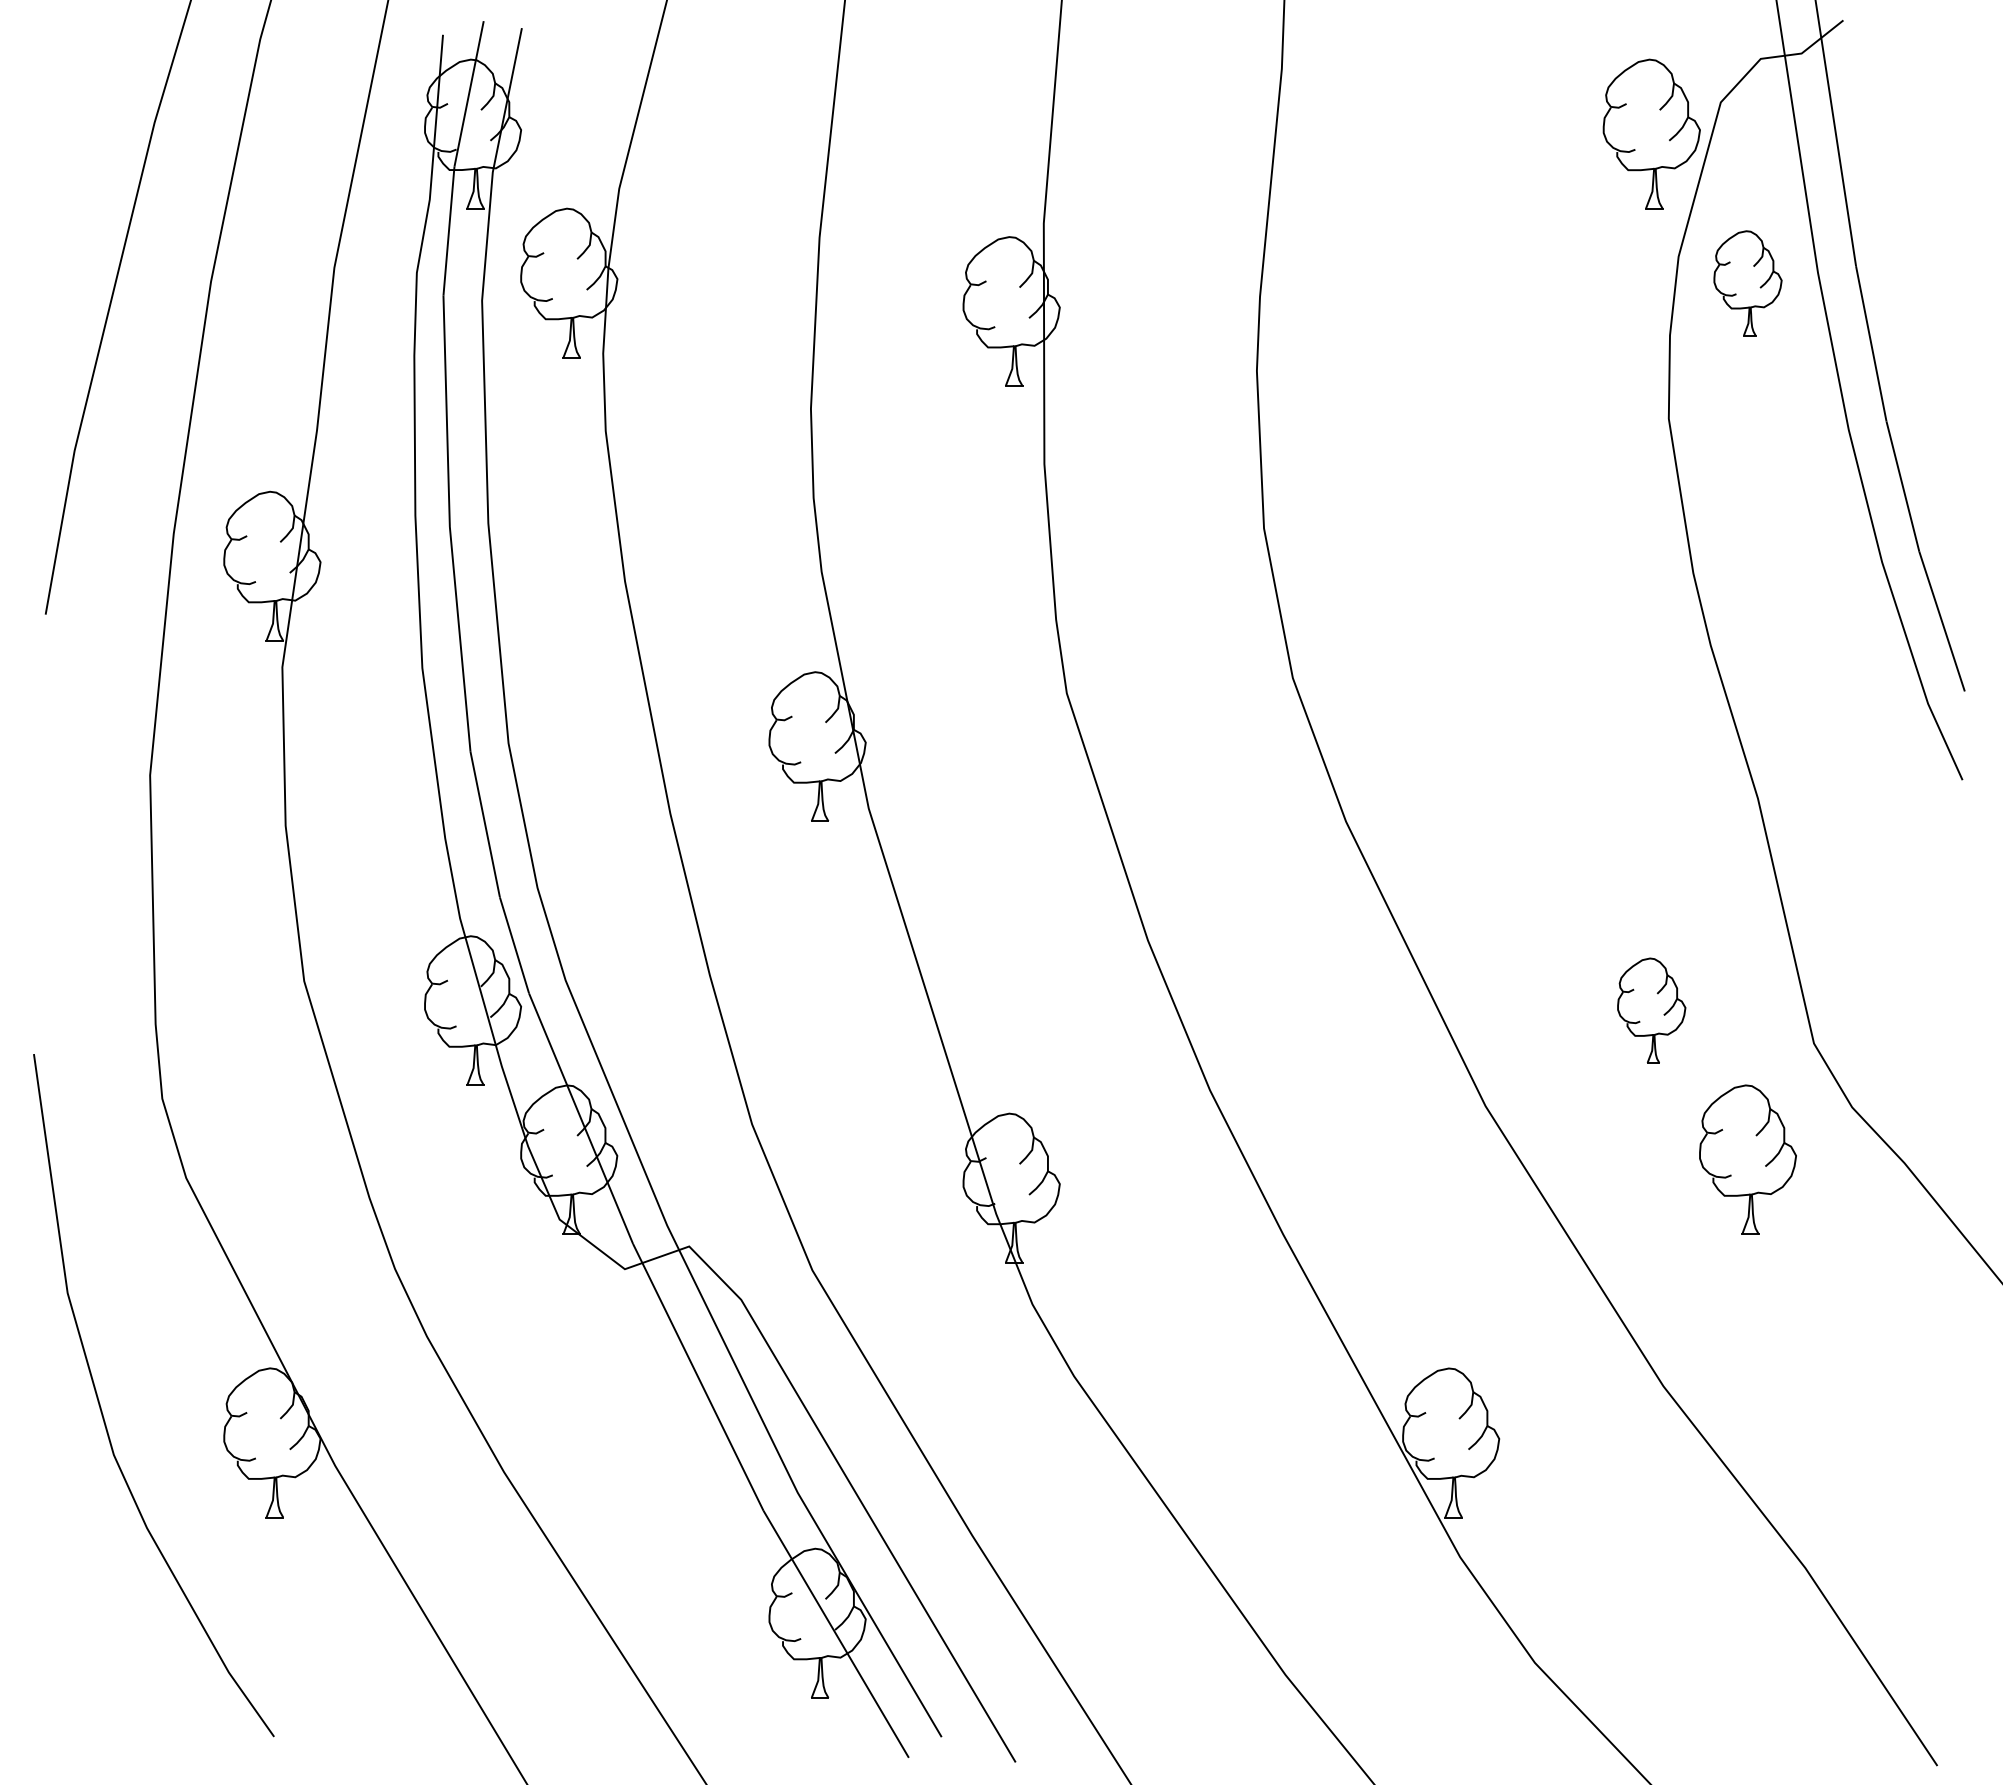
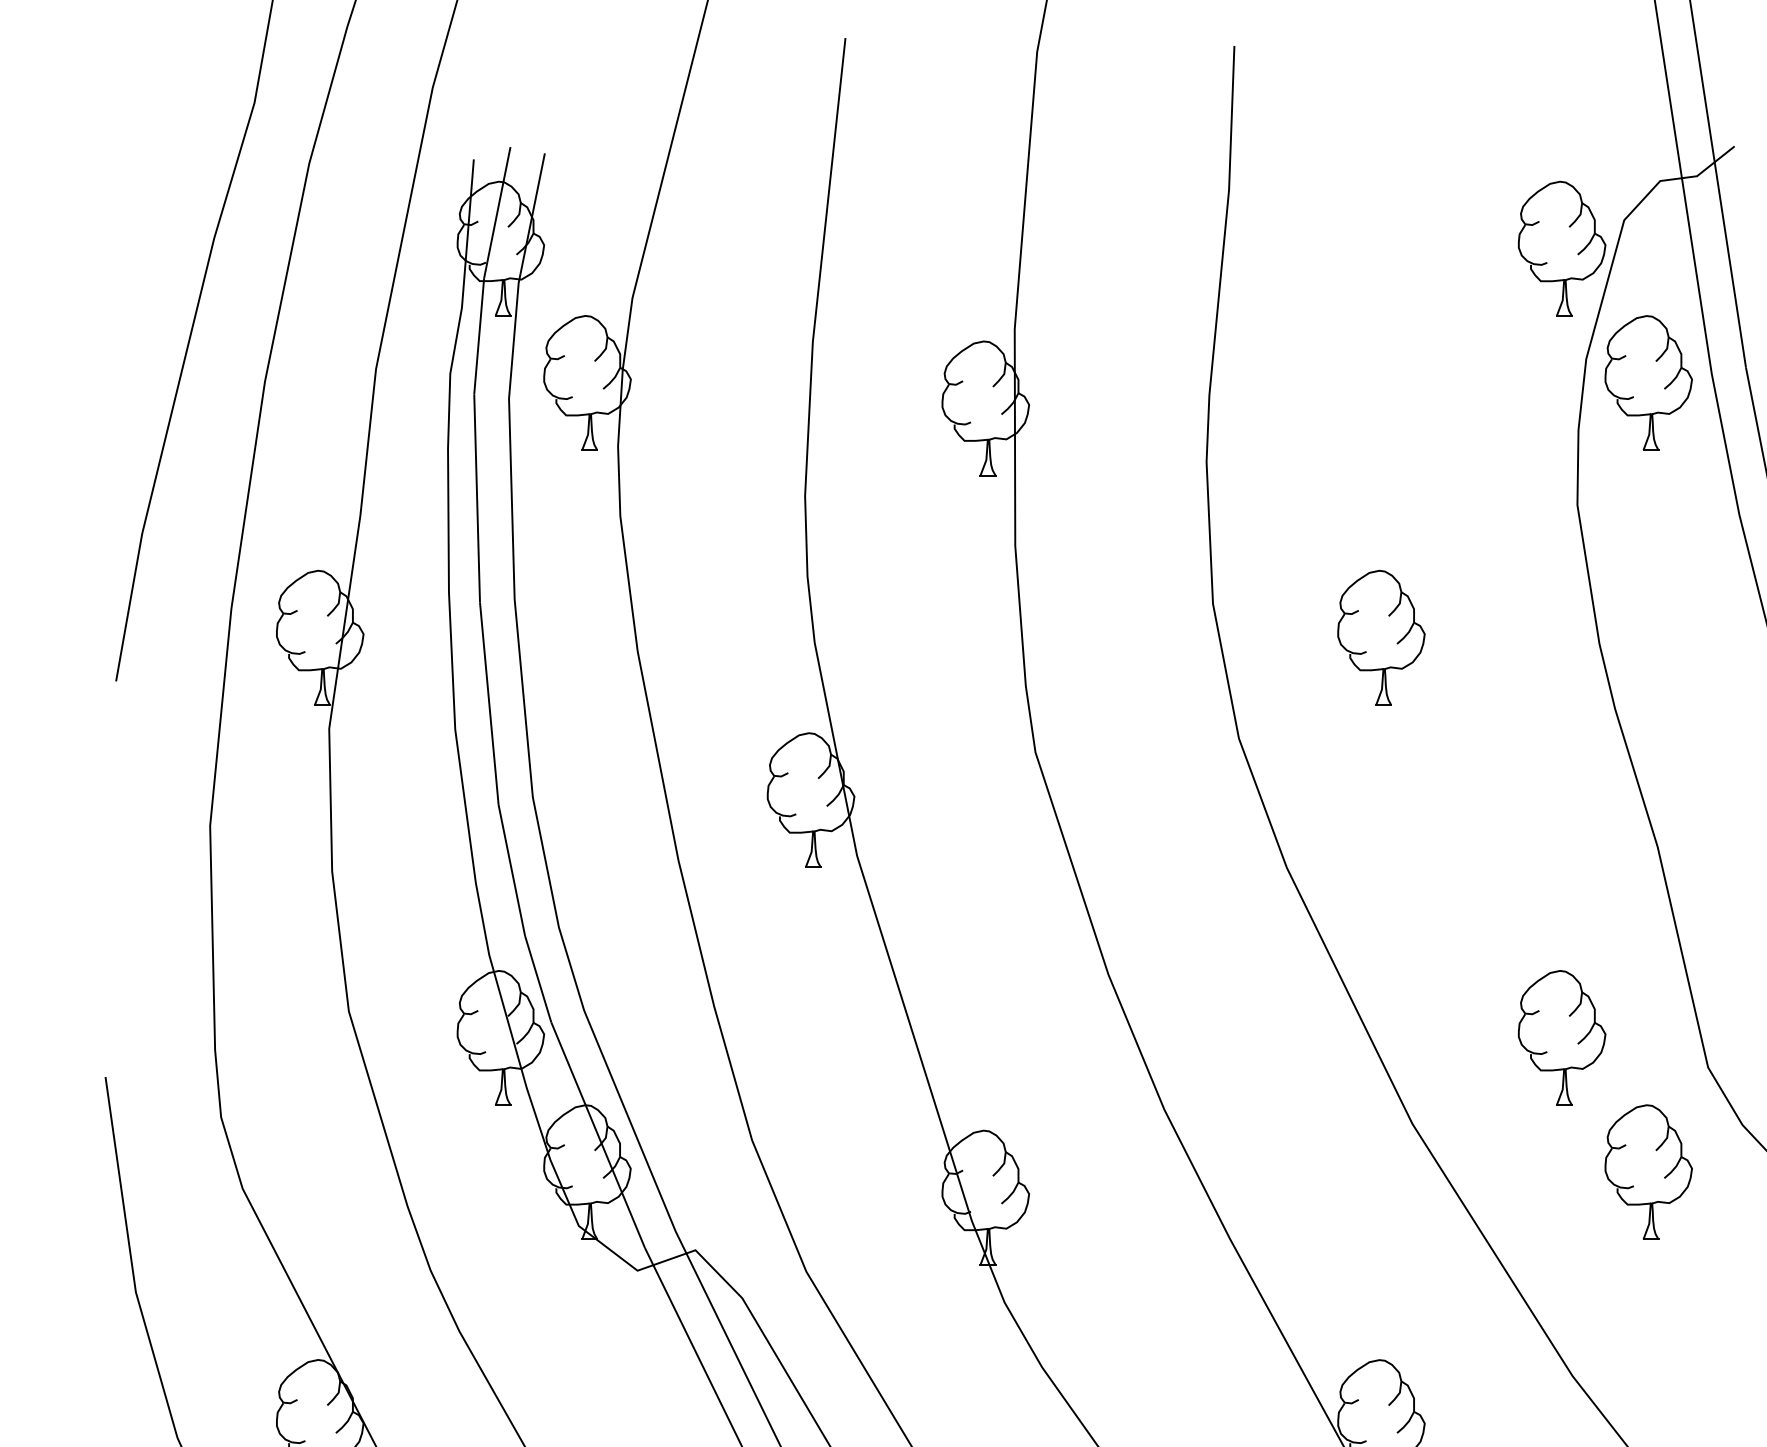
part: (1747, 283) -> (1648, 383), size x1.43
part: (1451, 565) -> (1381, 637), added
part: (1651, 1010) -> (1561, 1037), size x1.43

